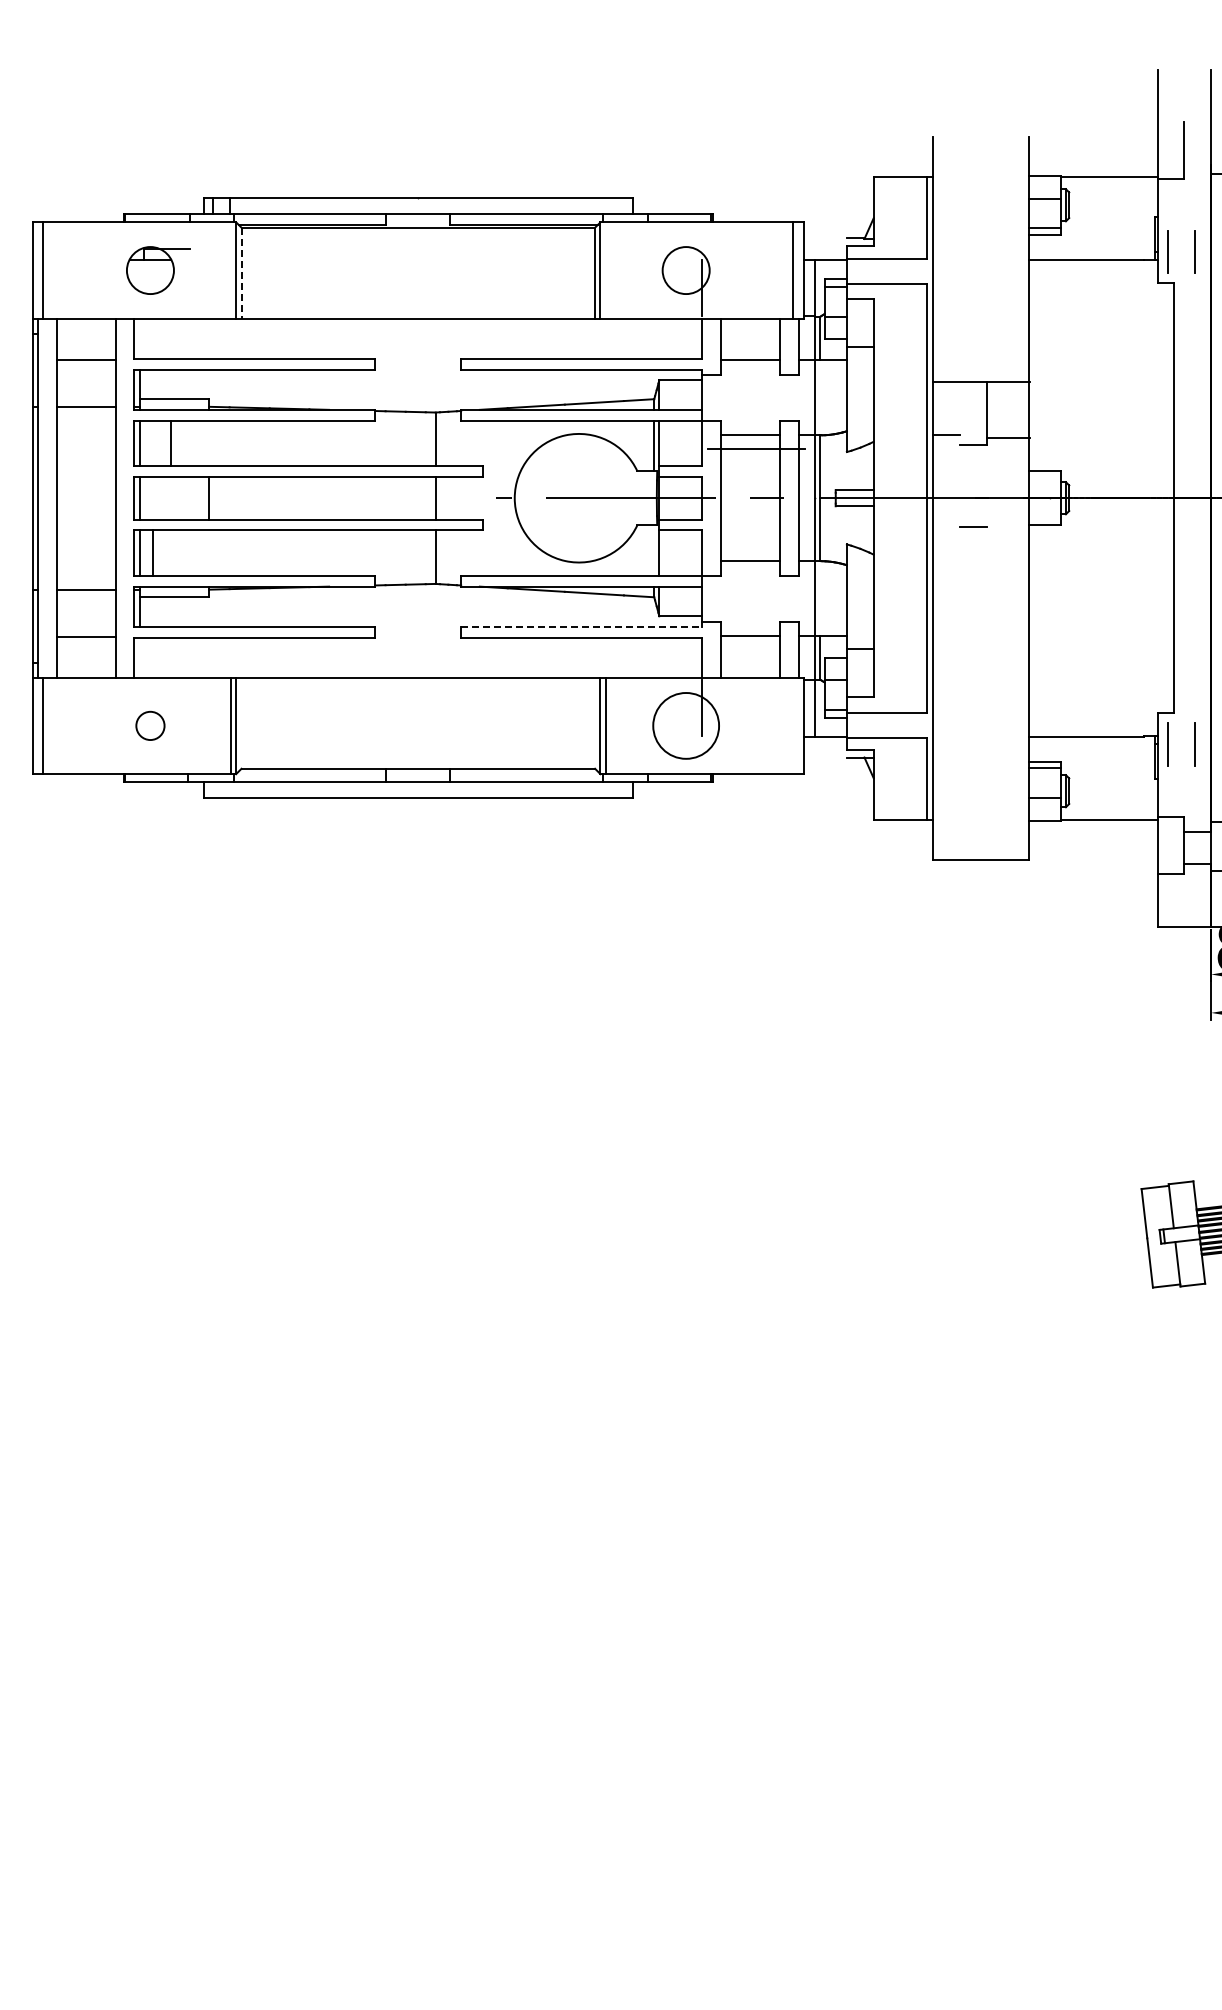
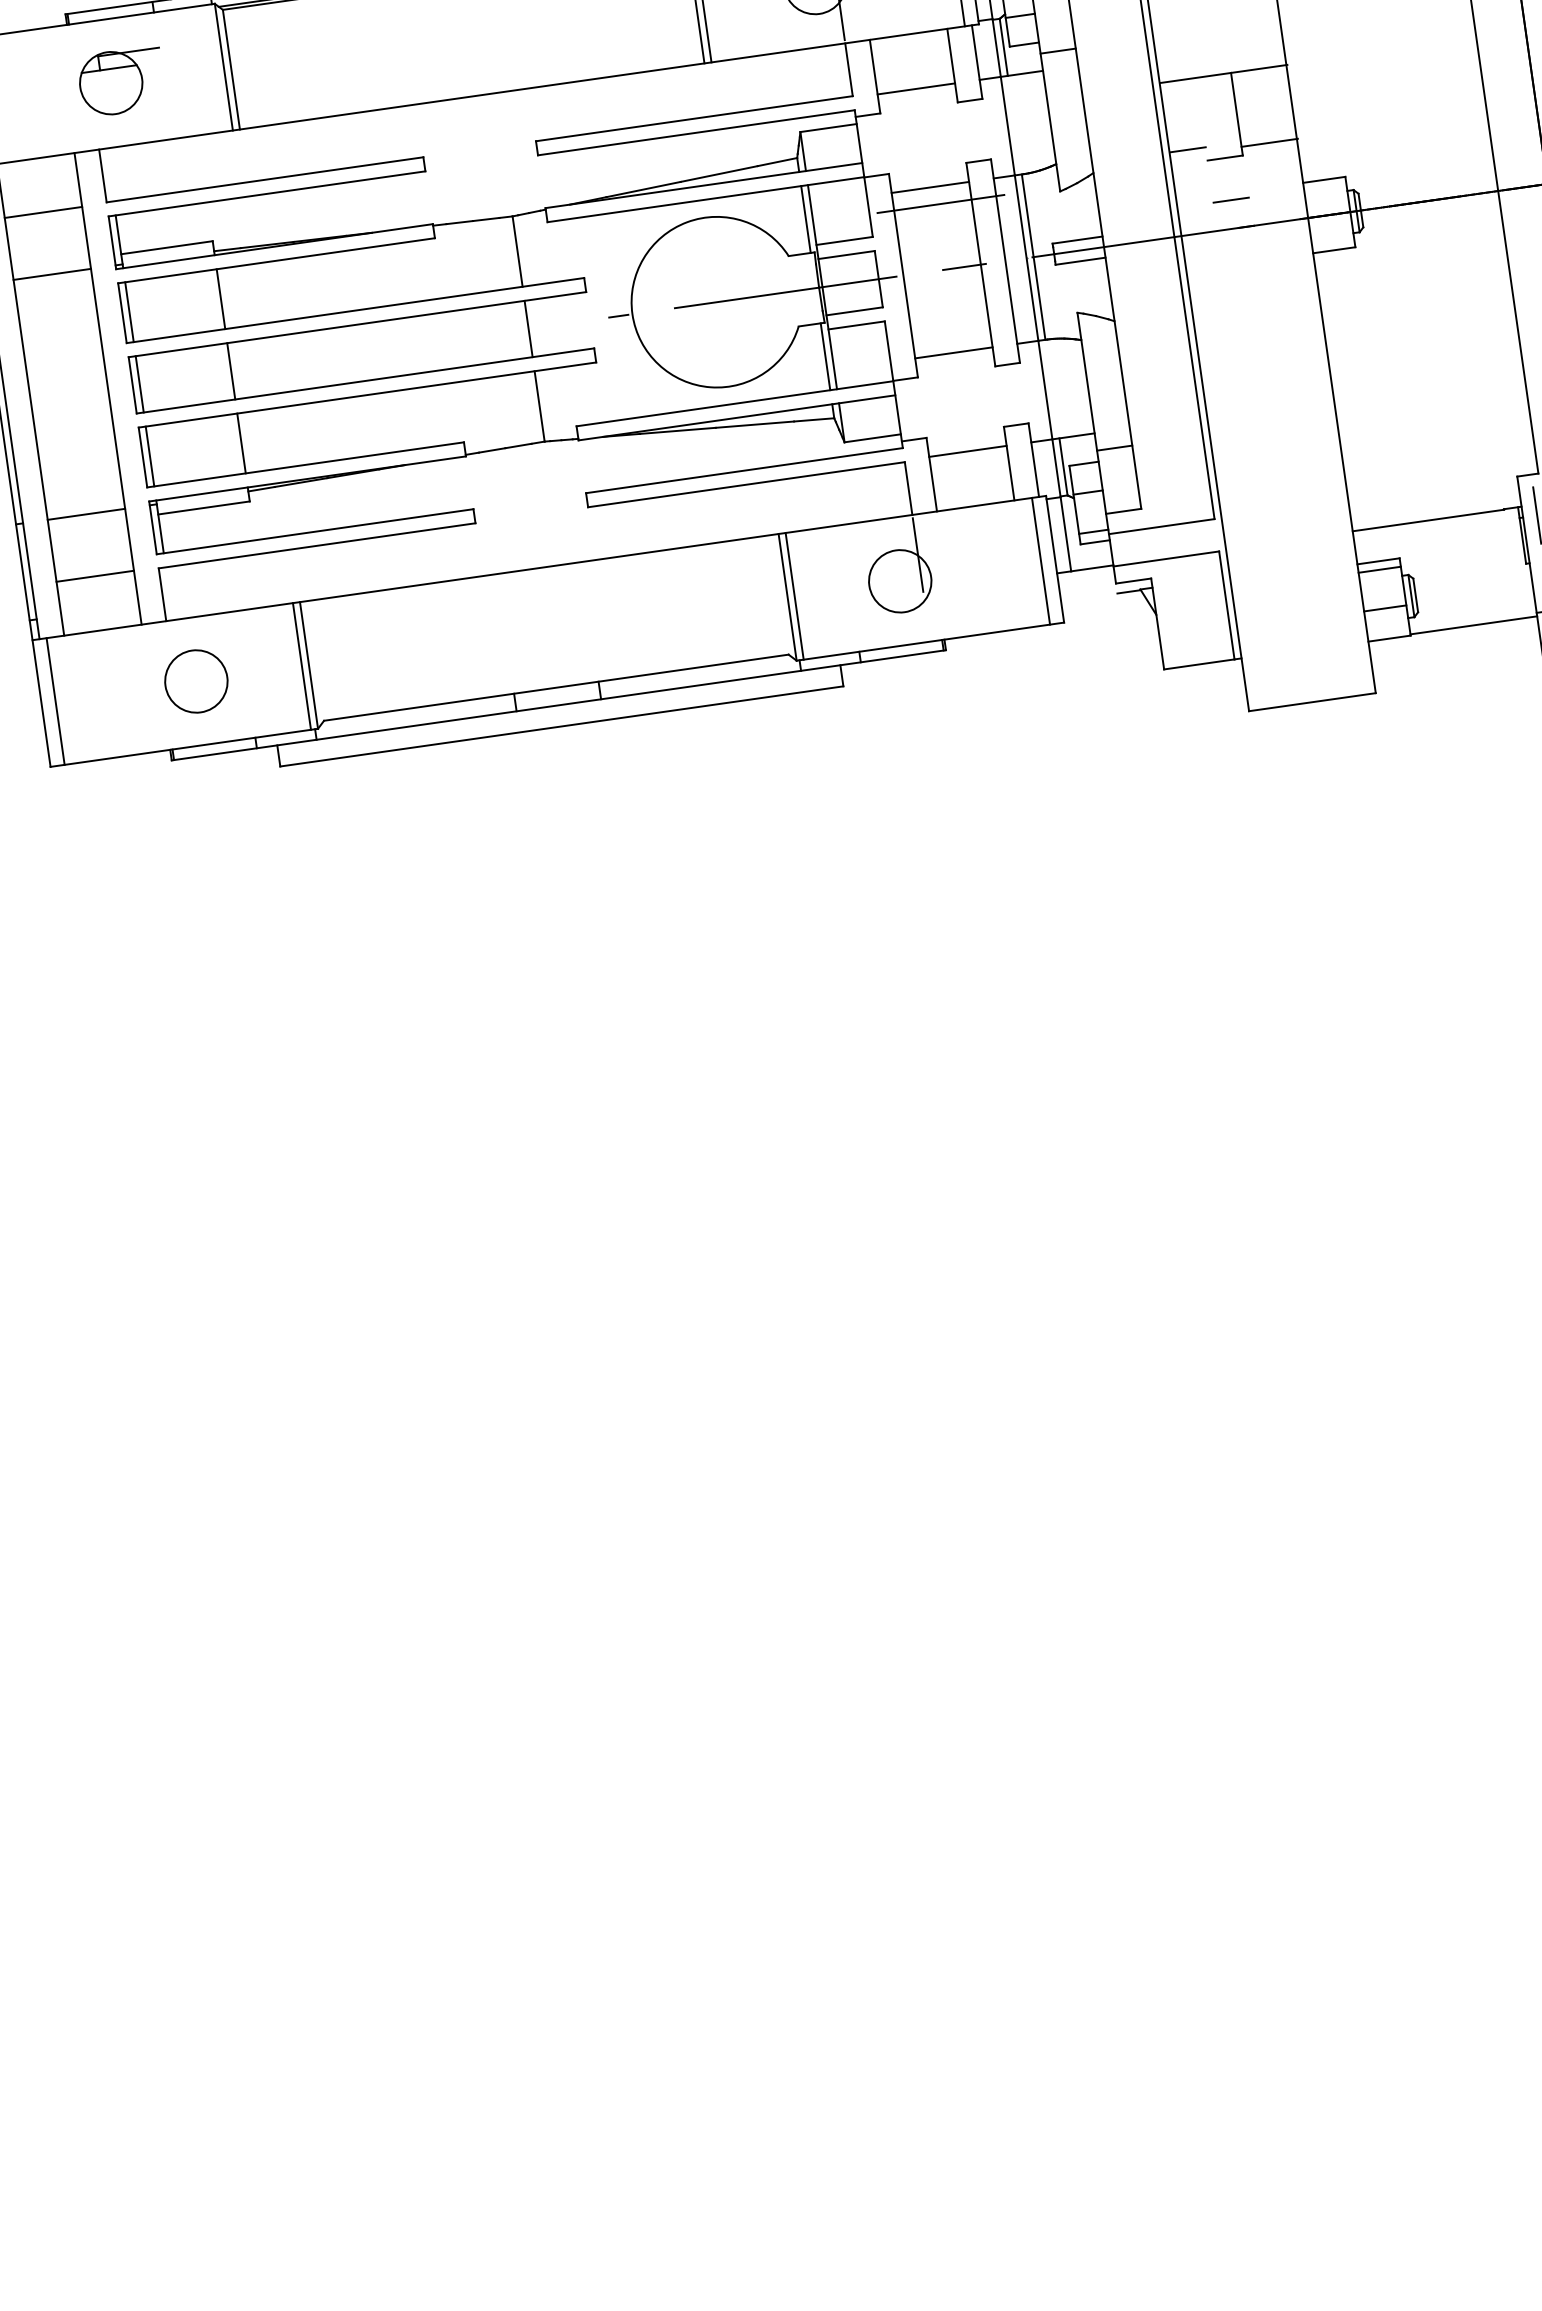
line: (241, 273) -> (231, 70), dashed -> solid
line: (171, 443) -> (221, 299), moved
line: (973, 526) -> (1231, 199), moved
line: (654, 550) -> (825, 356), added
line: (153, 552) -> (241, 442), moved
line: (581, 626) -> (744, 470), dashed -> solid
circle: (149, 725) -> (195, 681), size x1.67
circle: (685, 725) -> (899, 580), size x0.71
line: (793, 725) -> (1041, 560), added

